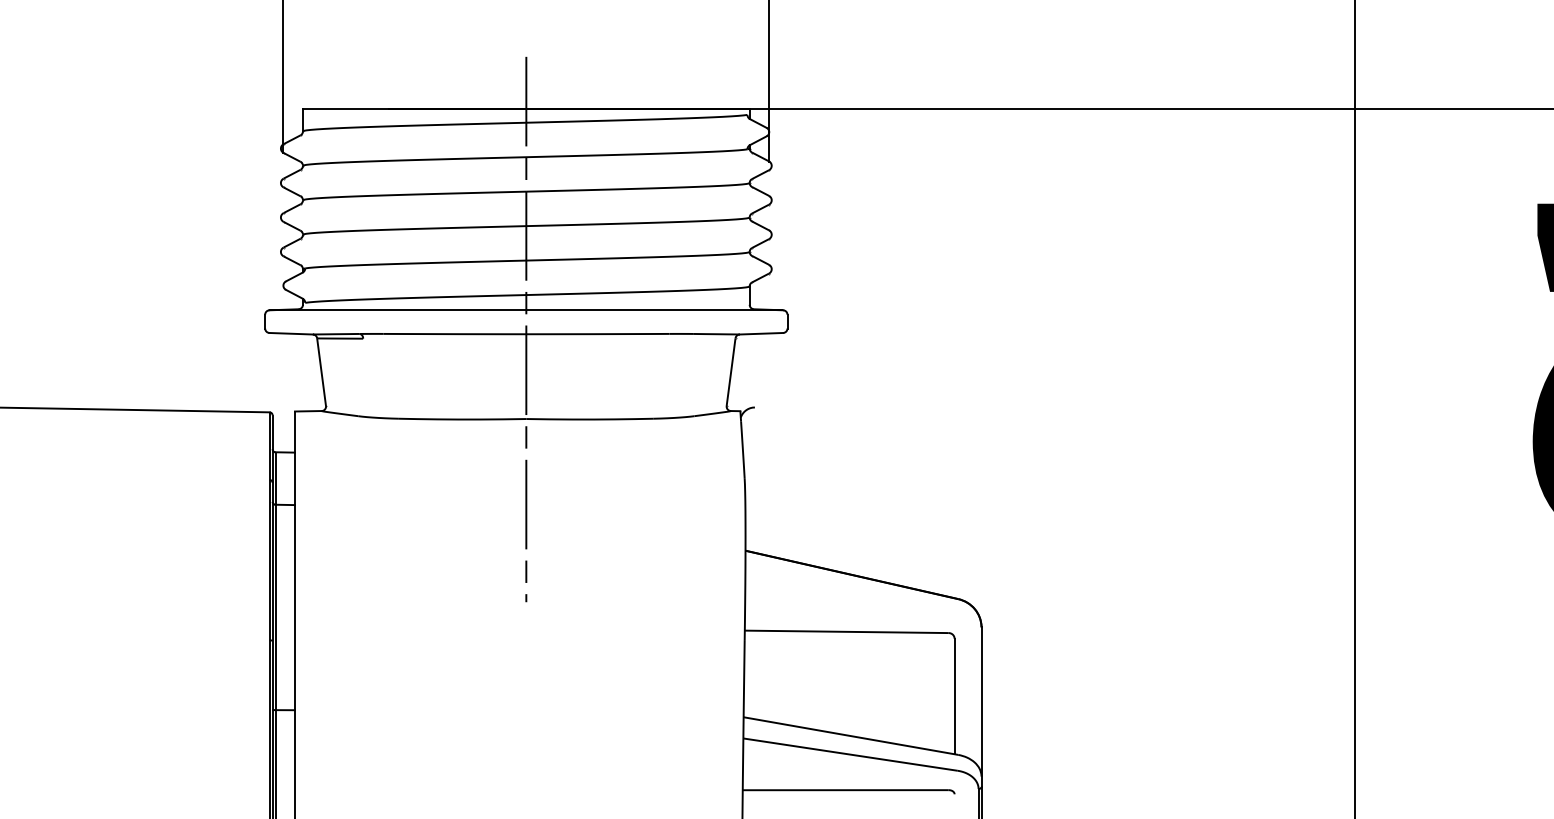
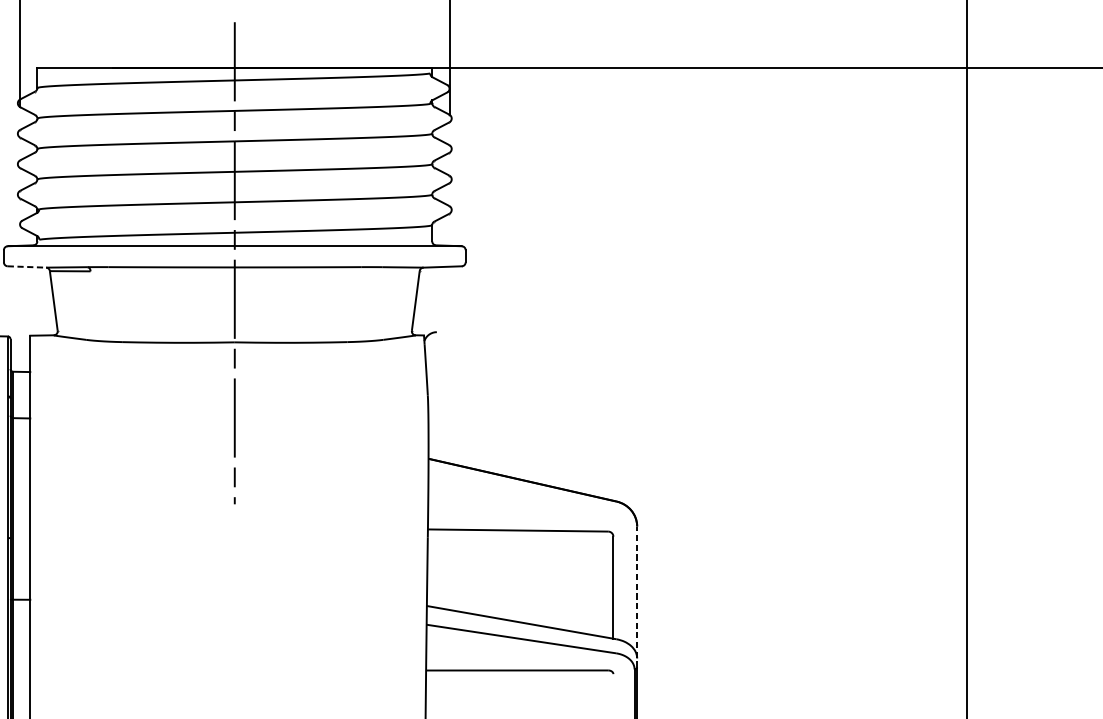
line: (291, 333) -> (27, 266), solid -> dashed
line: (981, 707) -> (637, 597), solid -> dashed

